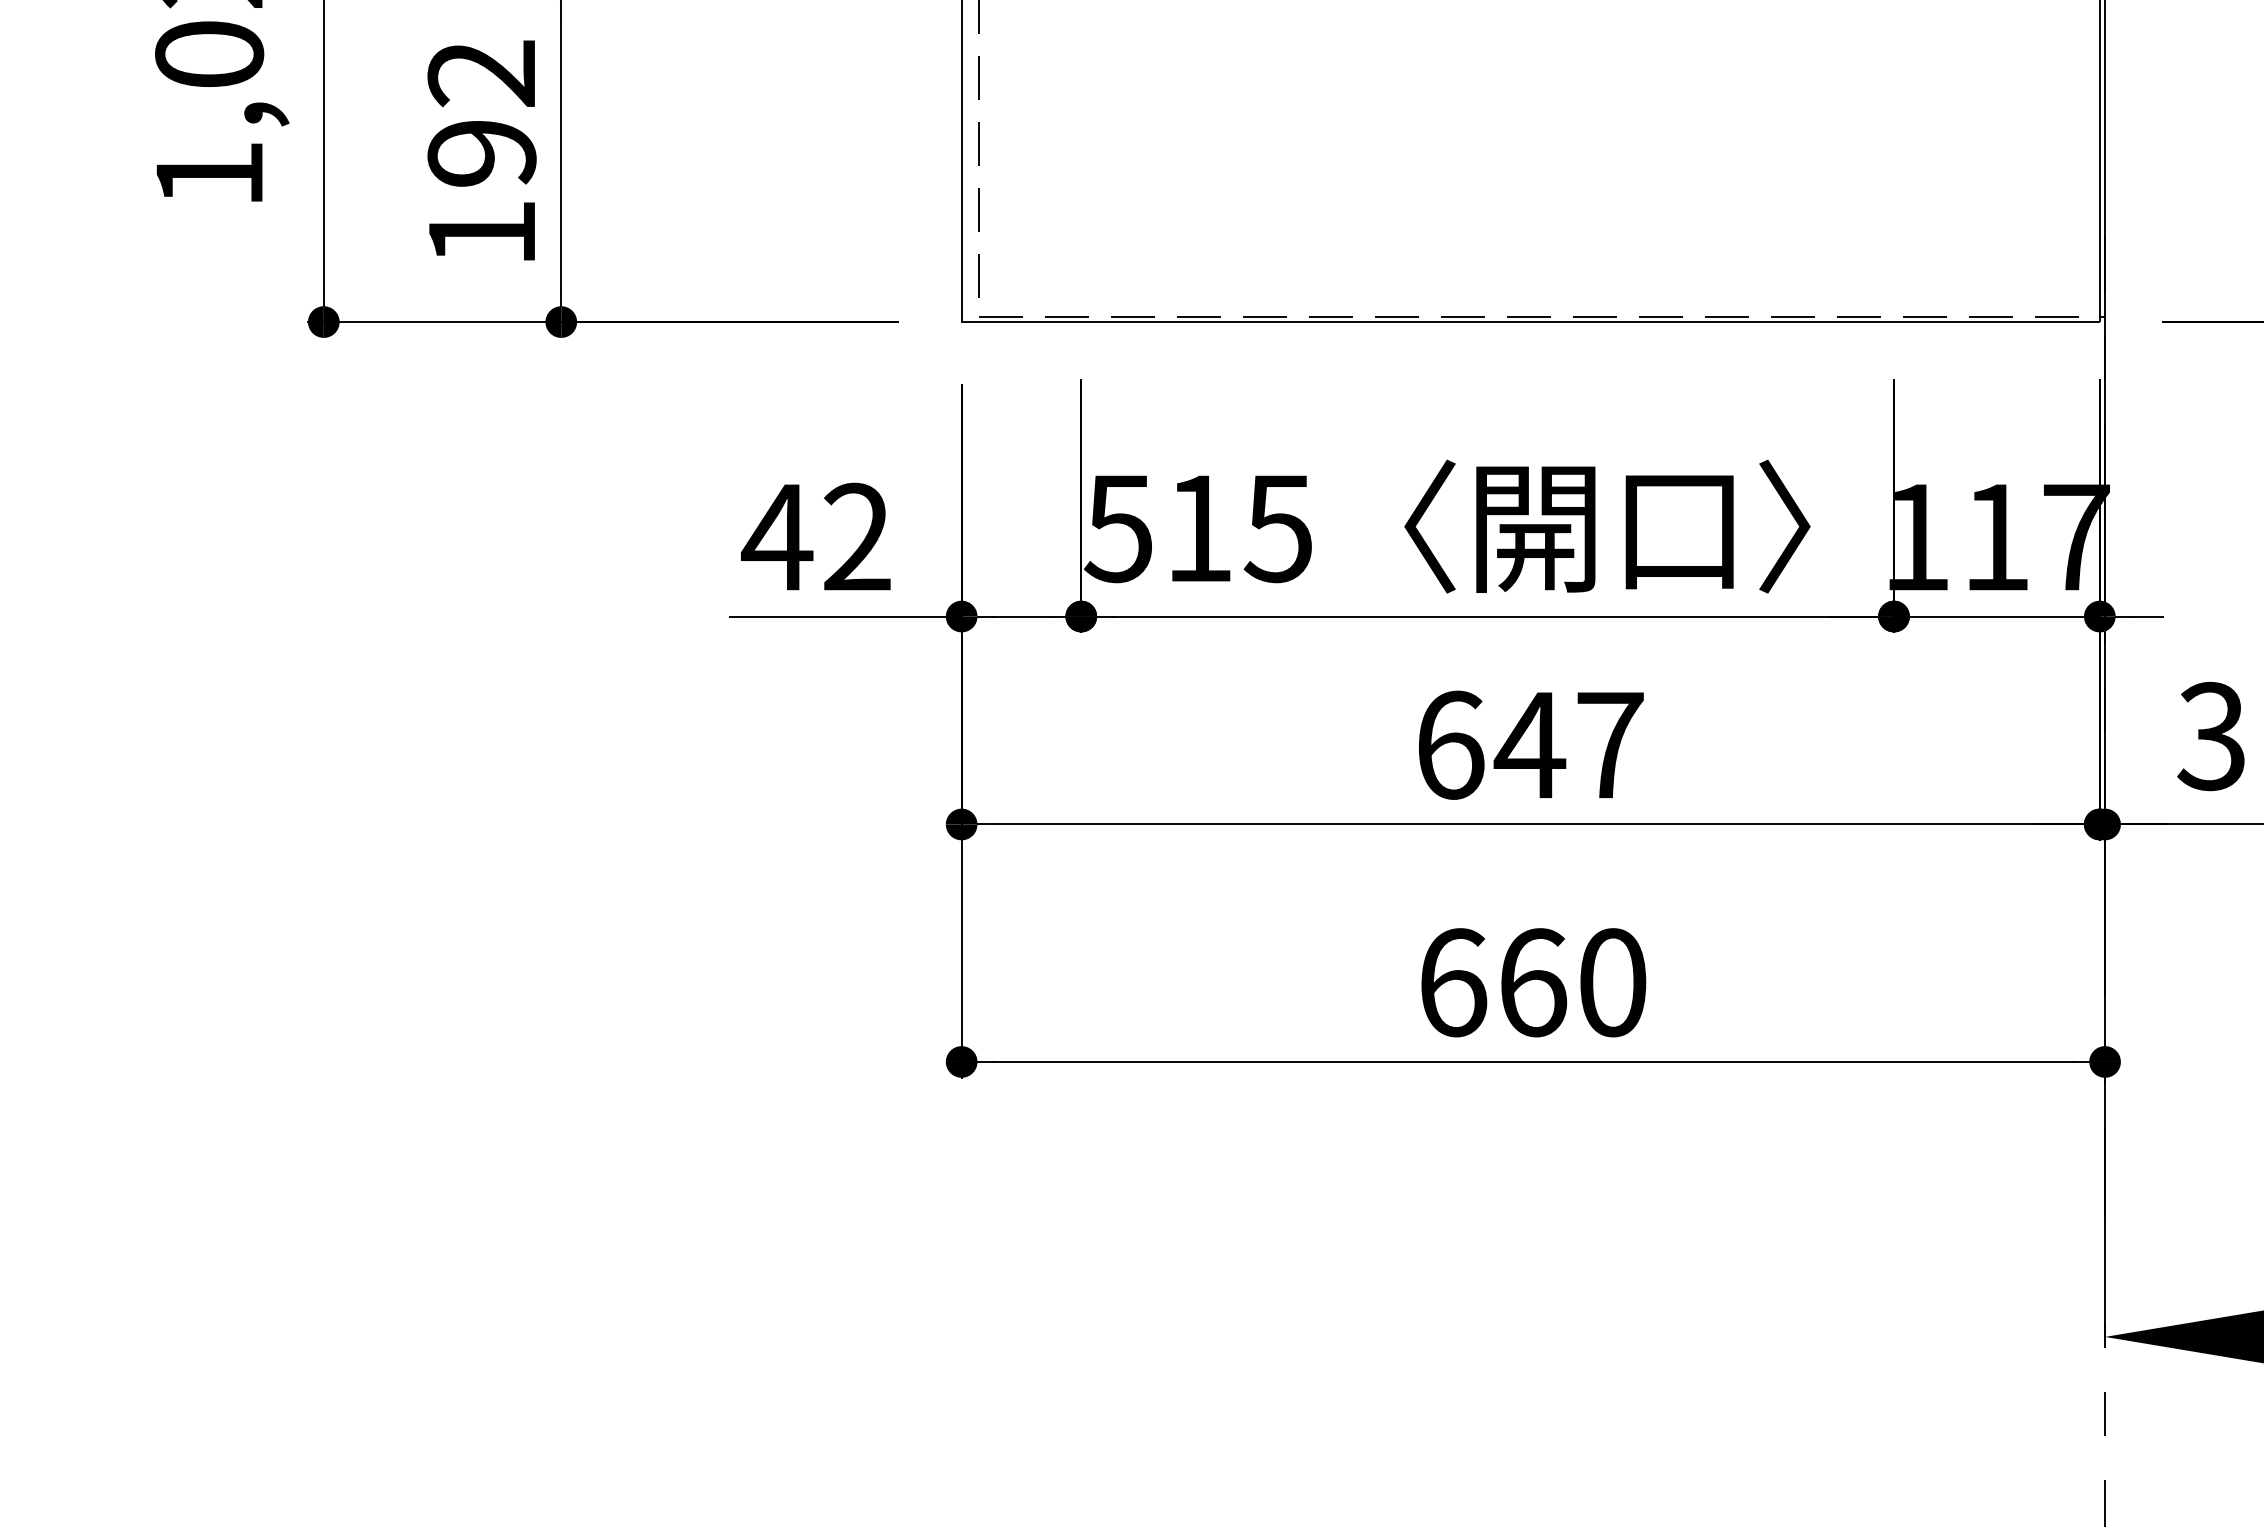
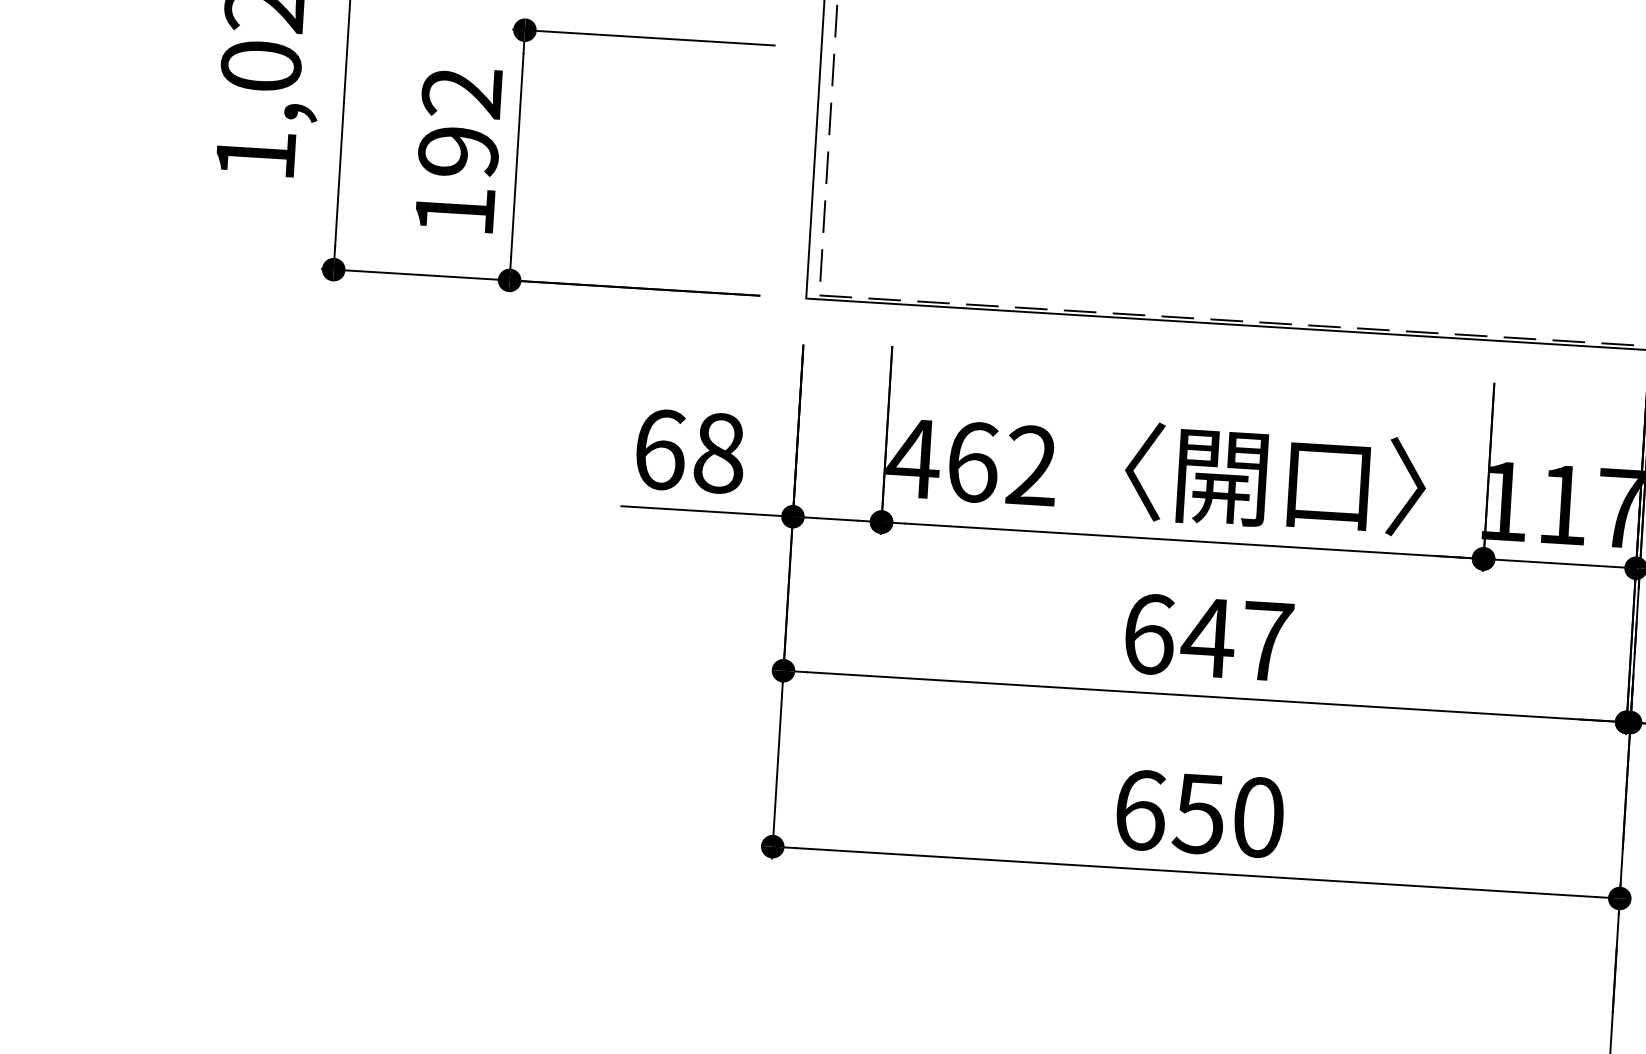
text: (1197, 528) -> (971, 462), 515 -> 462
text: (816, 536) -> (689, 450), 42 -> 68
text: (1532, 982) -> (1199, 813), 660 -> 650

